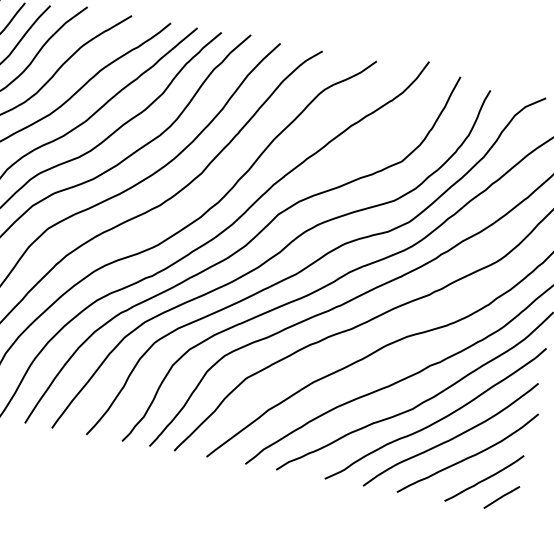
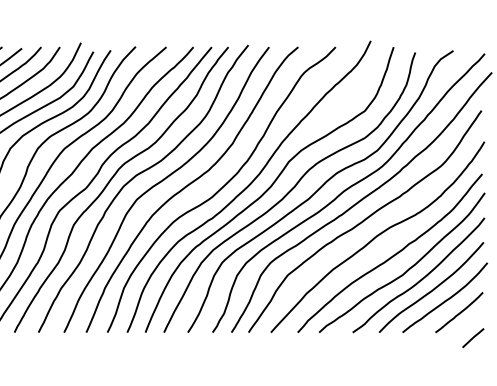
line: (502, 498) -> (473, 338), moved

